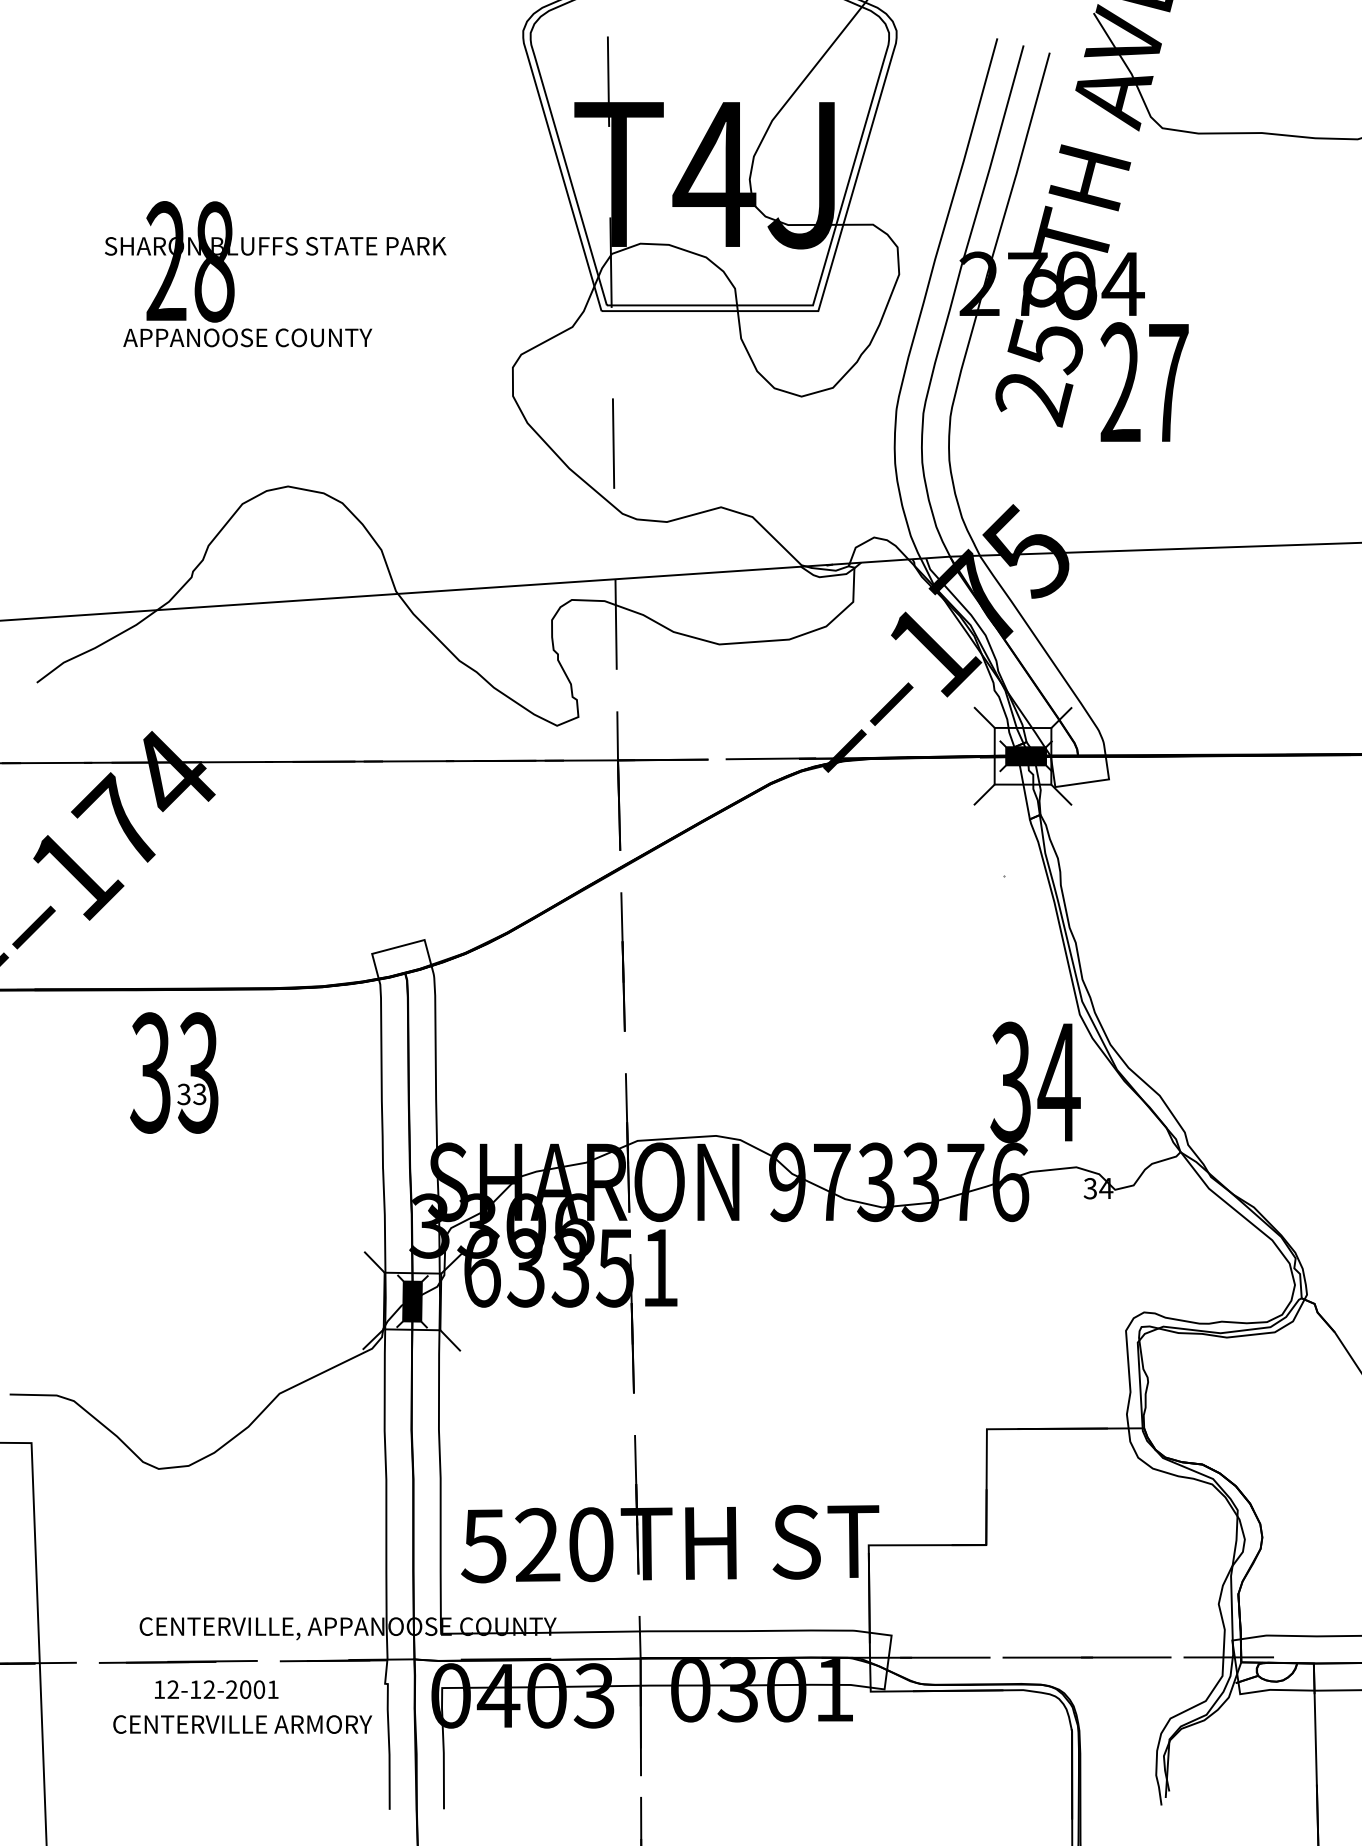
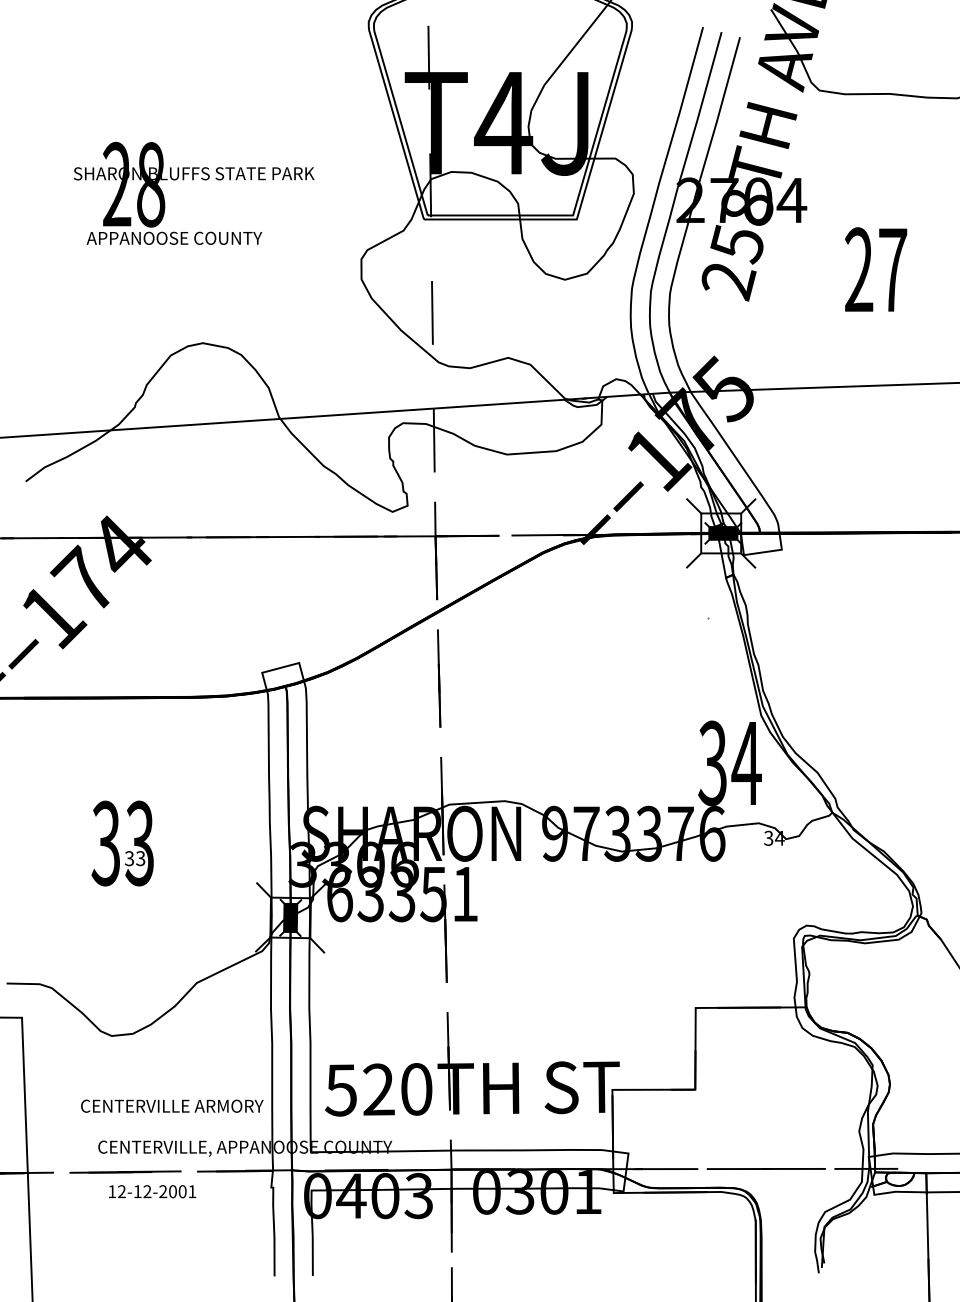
text: (1144, 381) -> (875, 269), moved
text: (174, 1072) -> (122, 843), moved
text: (242, 1724) -> (172, 1106), moved

